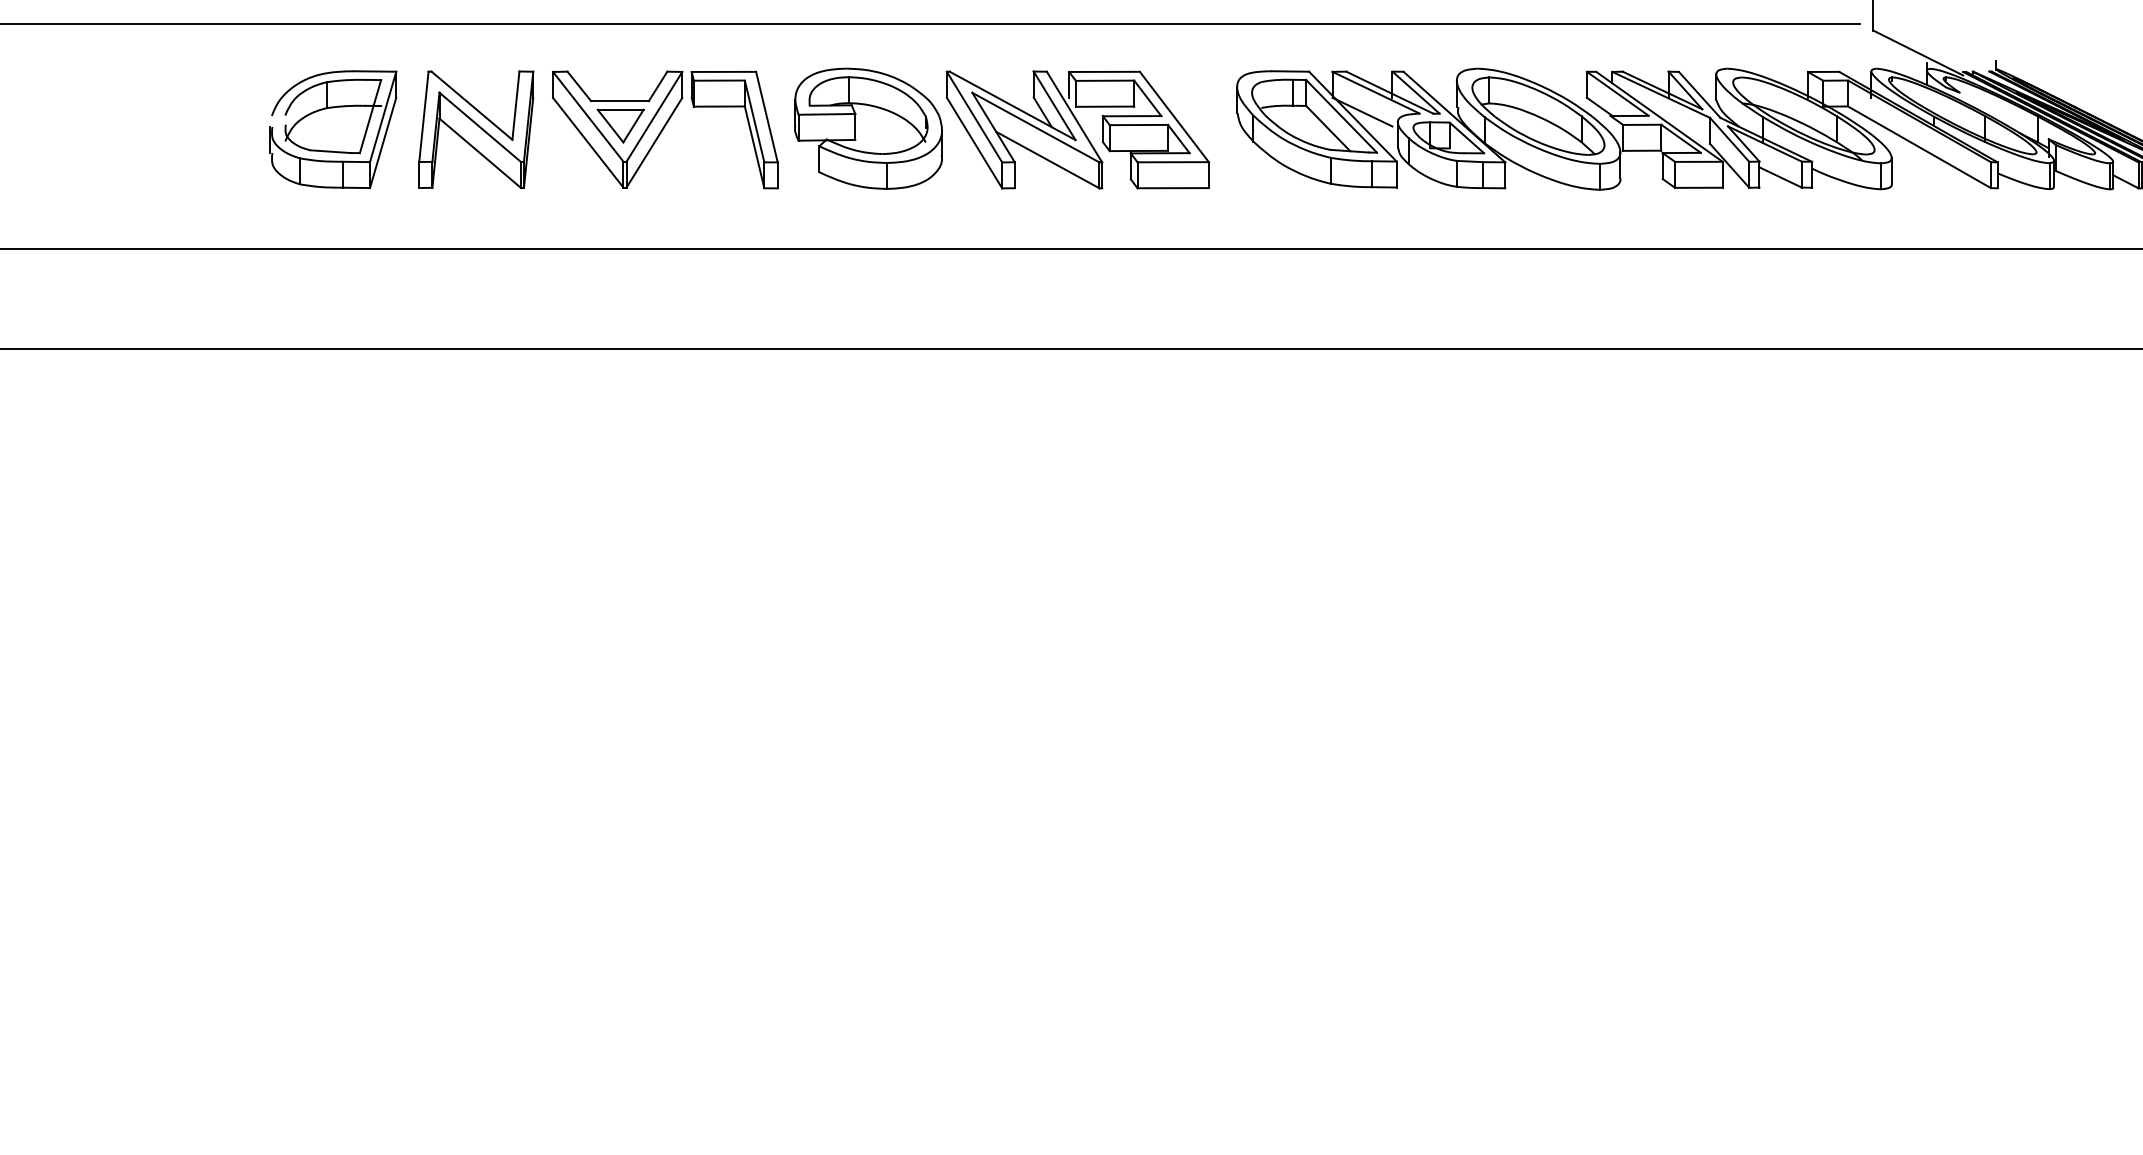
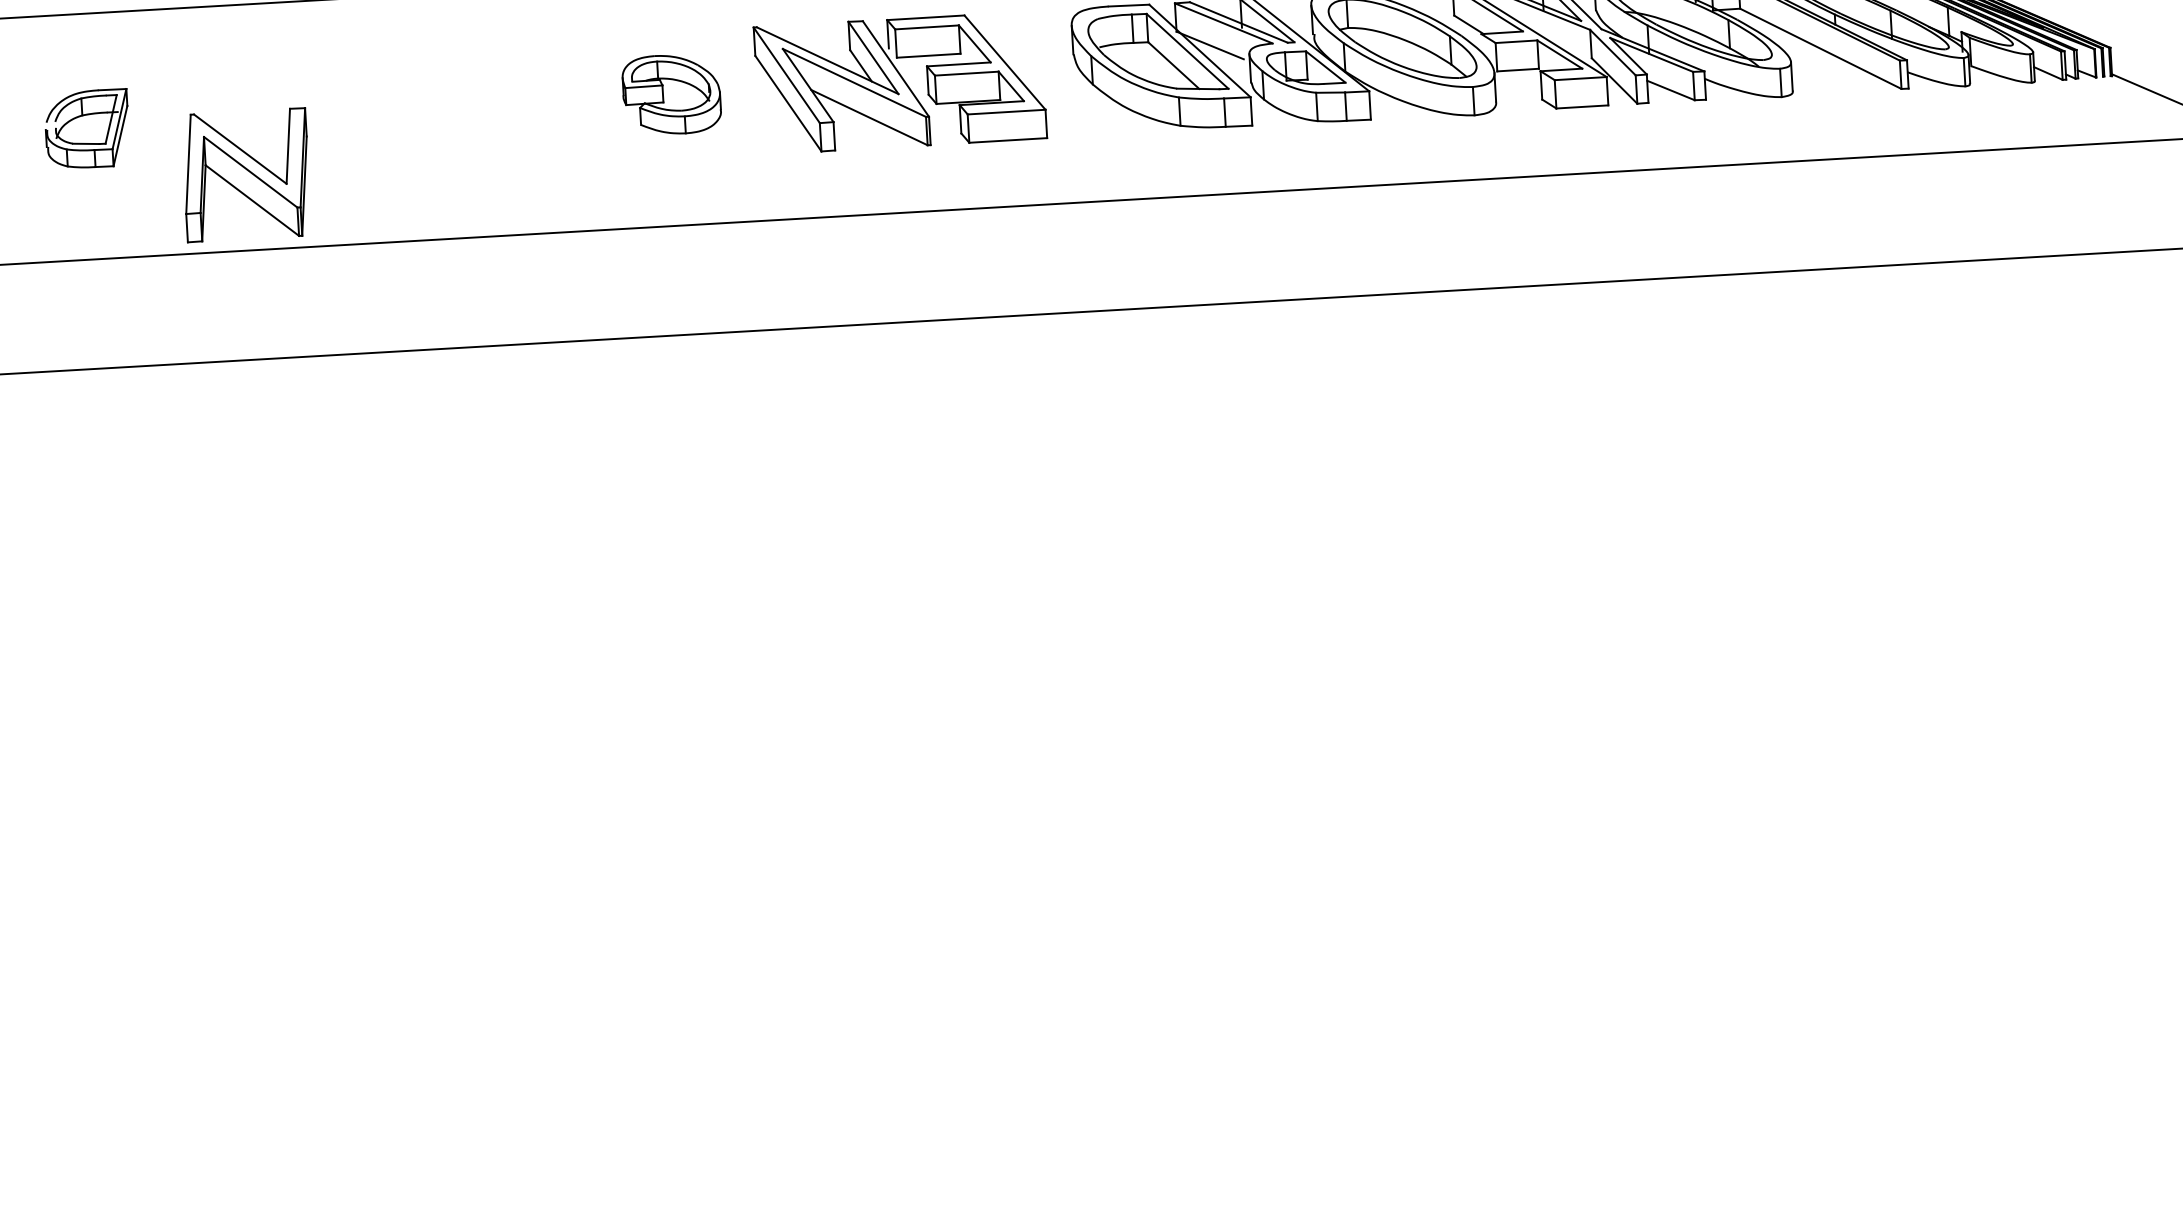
part: (868, 128) -> (671, 94), size x0.6
part: (333, 129) -> (87, 129), size x0.6
part: (476, 129) -> (246, 174), moved
part: (665, 129) -> (450, 108), removed

